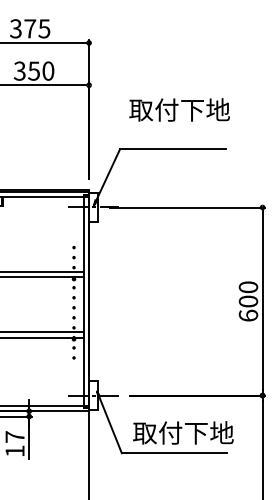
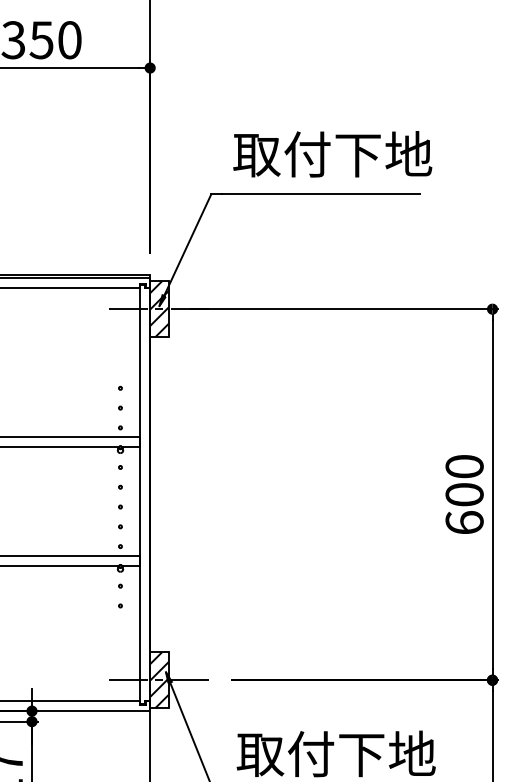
text: (179, 109) -> (332, 153), moved
hatch: (93, 207) -> (158, 309), added
hatch: (93, 395) -> (158, 680), added

